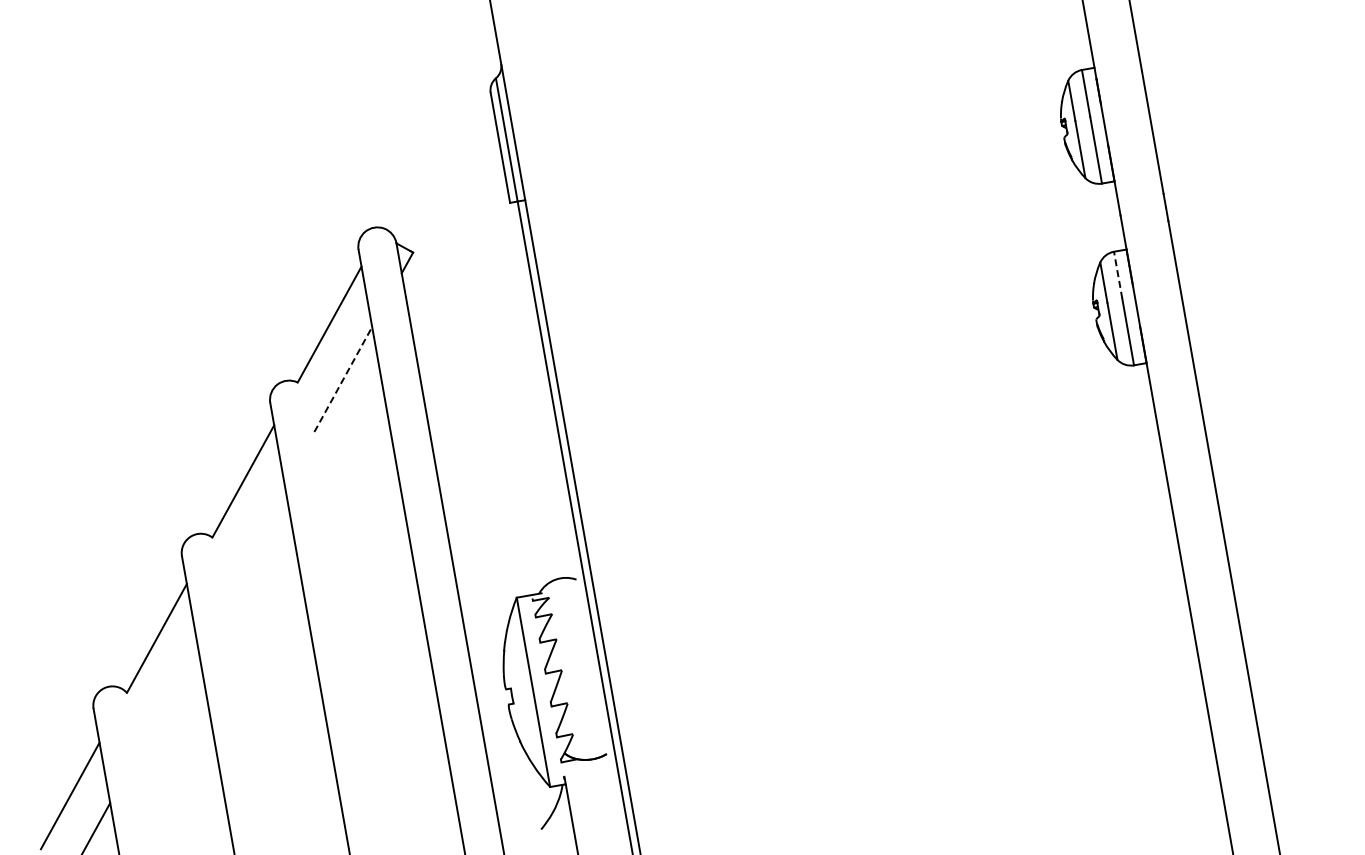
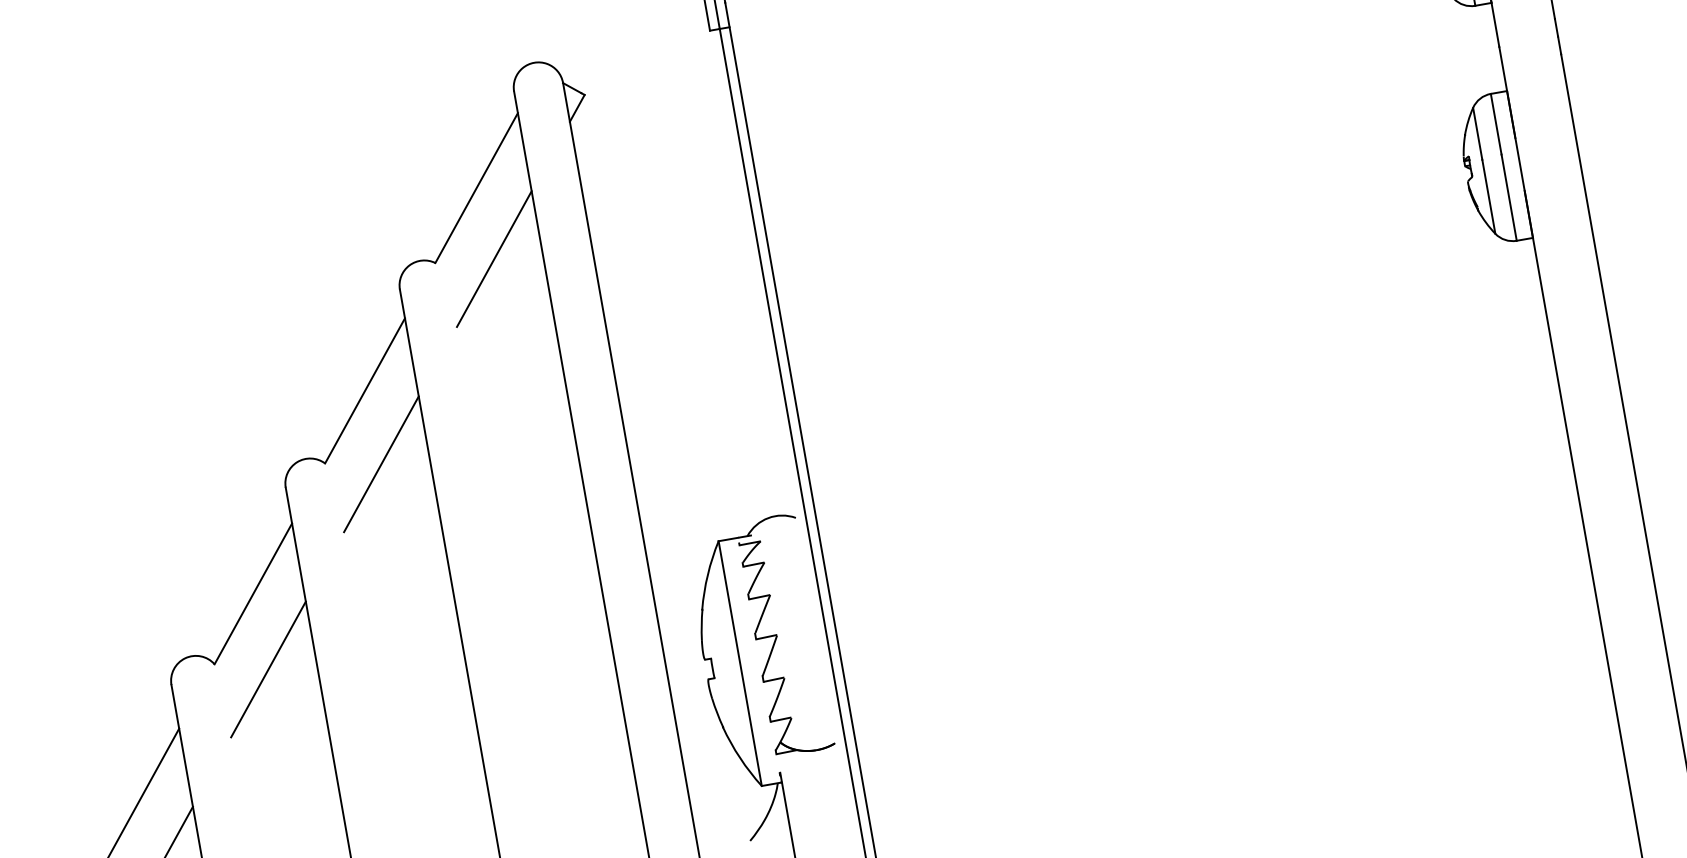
line: (1118, 275) -> (1496, 124), dashed -> solid
line: (343, 379) -> (494, 259), dashed -> solid
line: (255, 537) -> (380, 463), added
line: (168, 696) -> (268, 668), added

